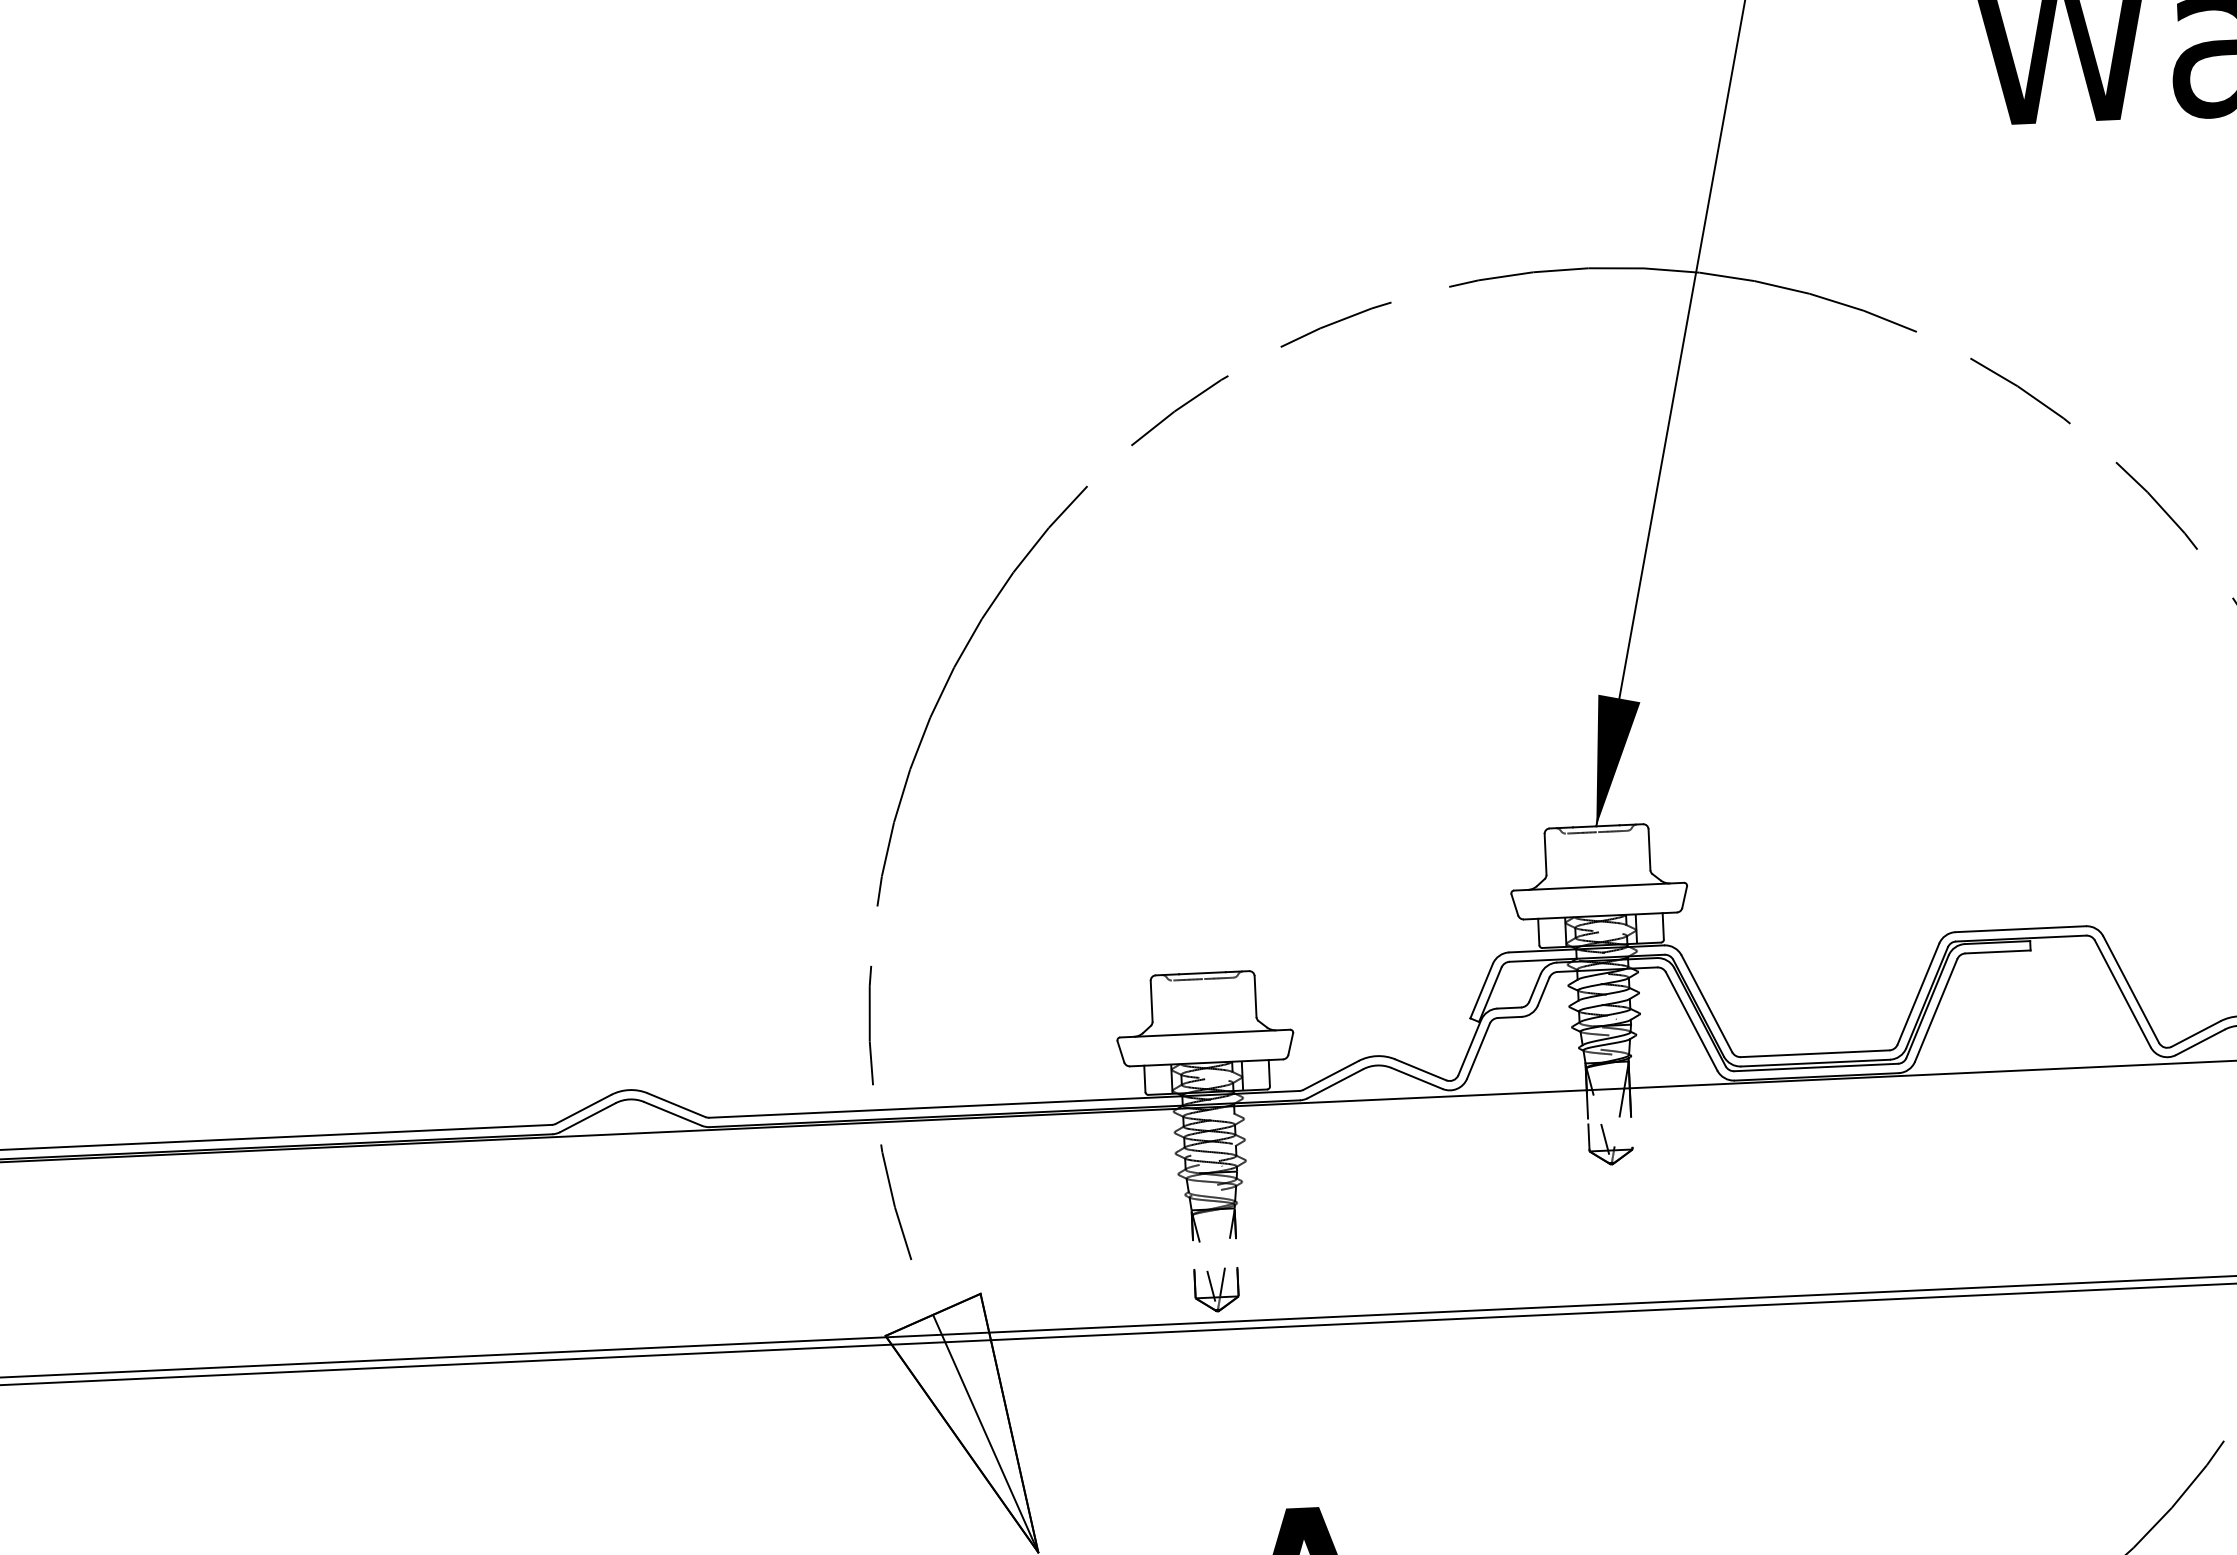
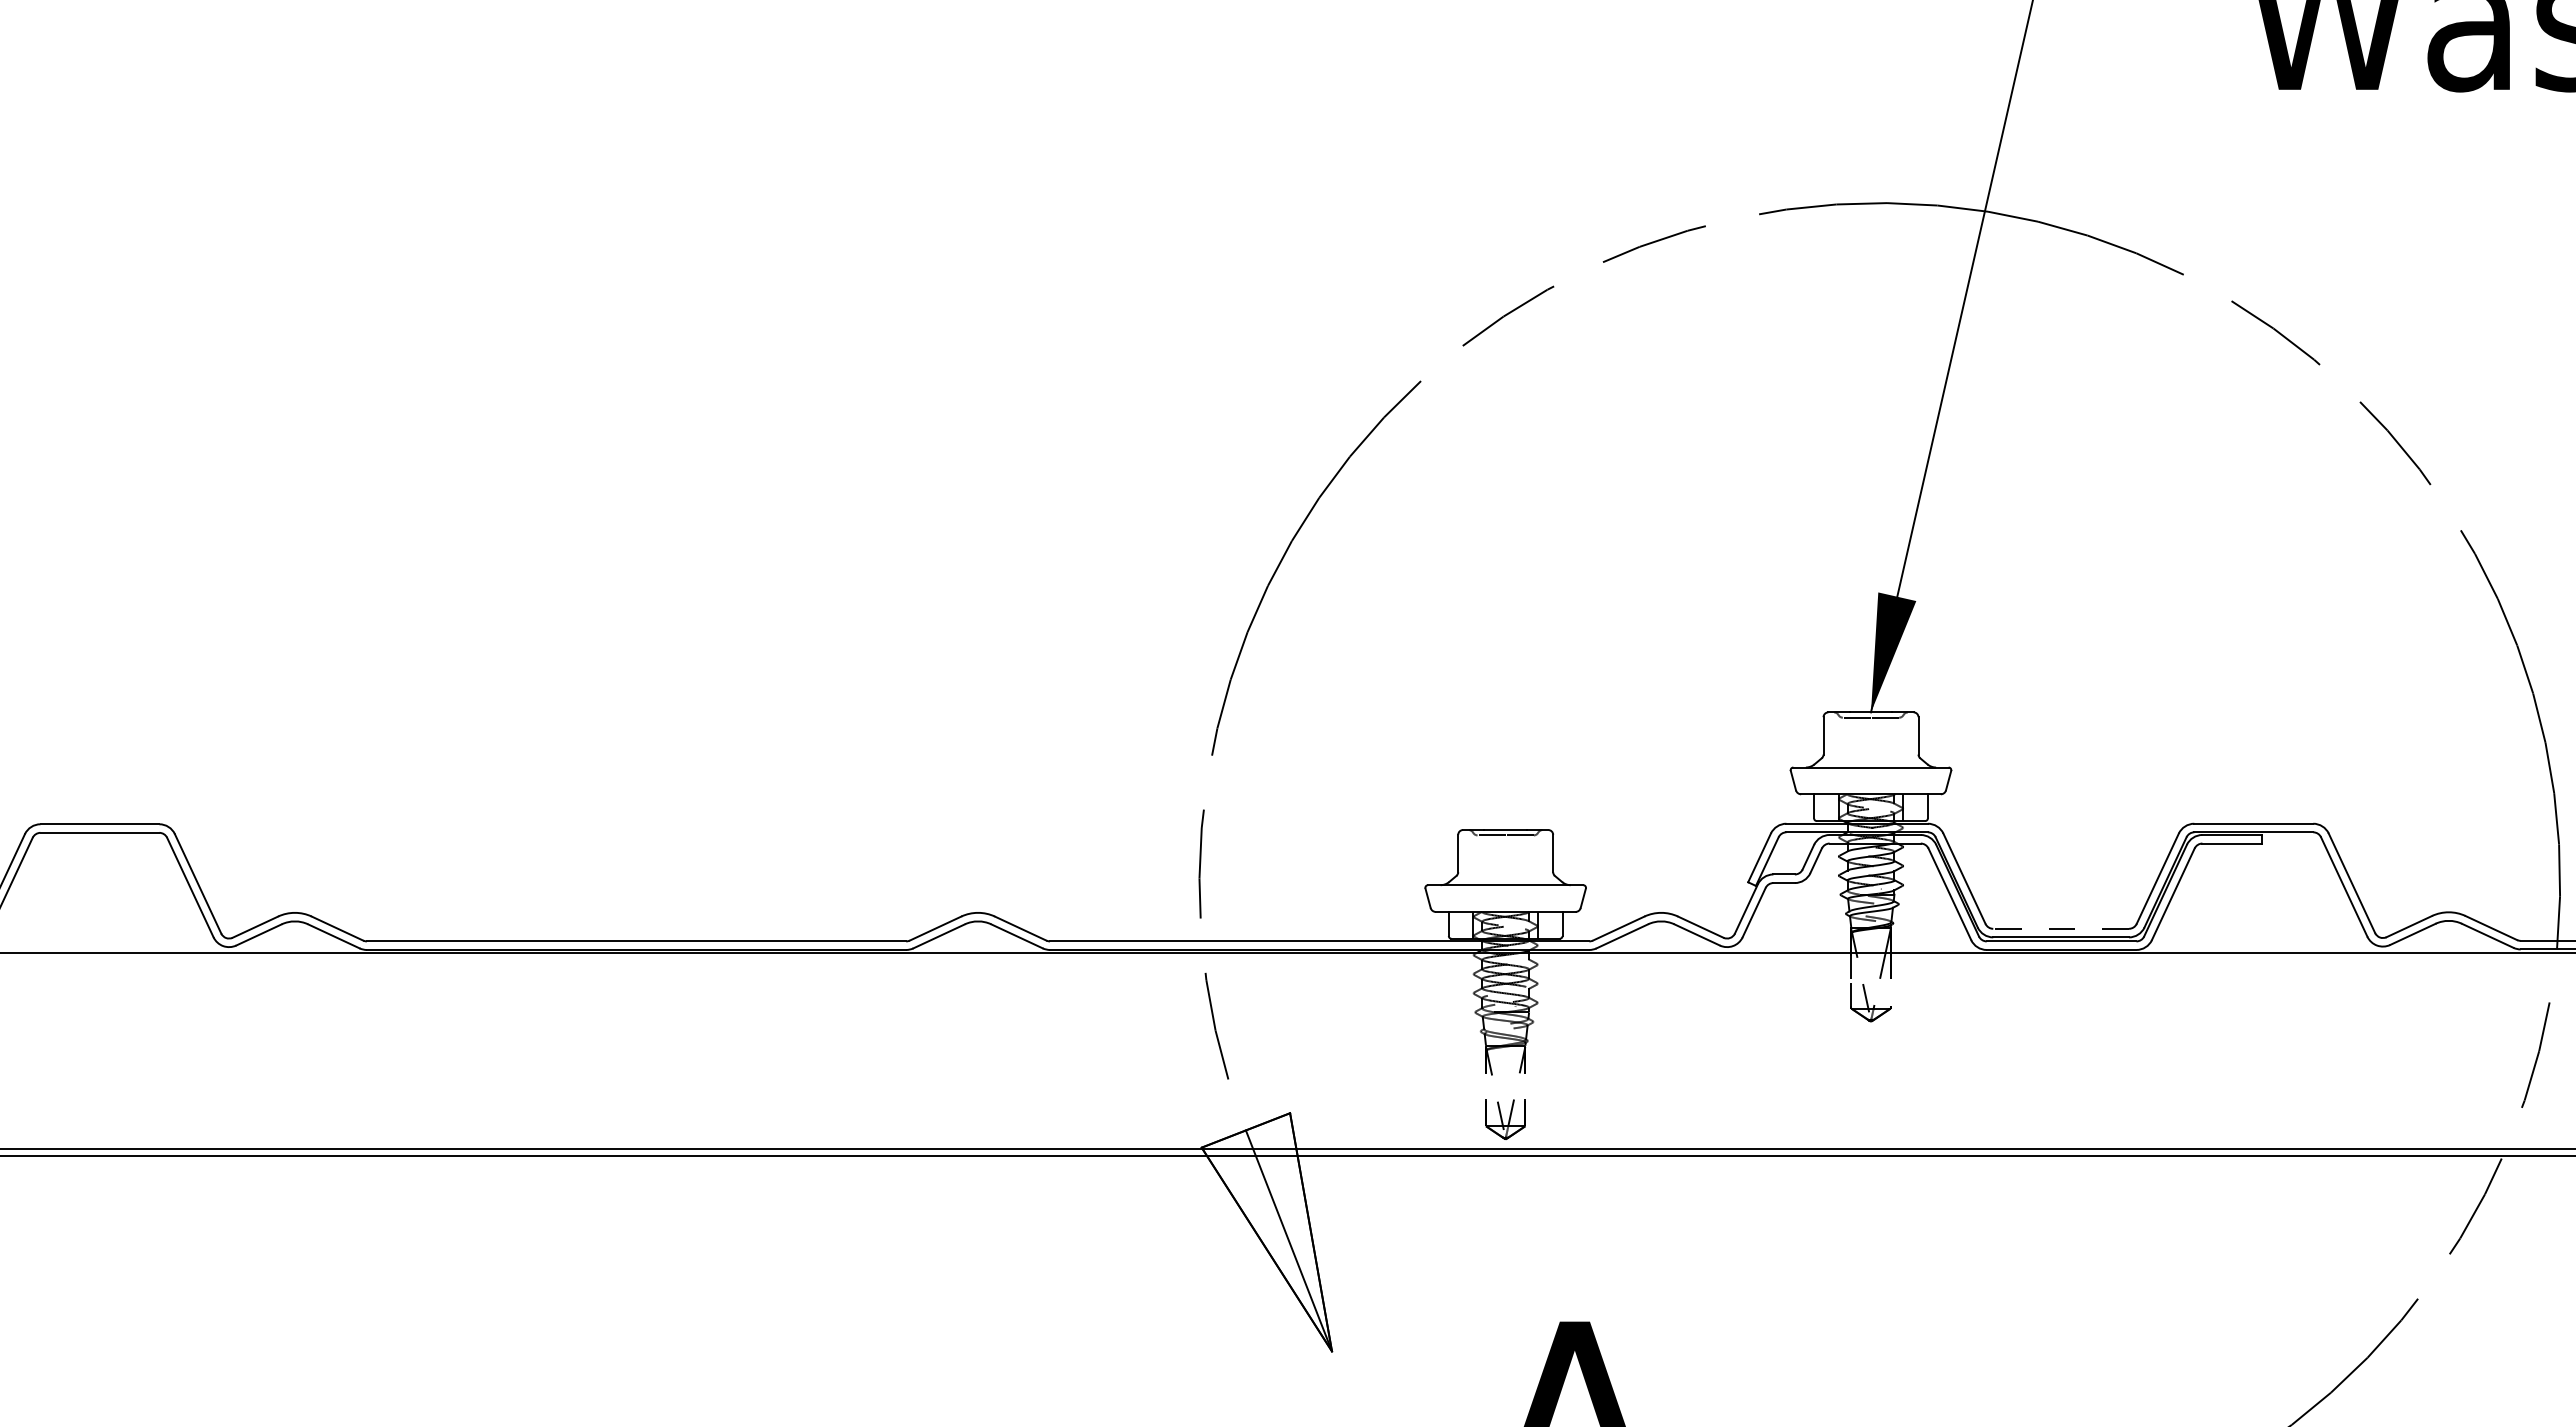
line: (1815, 1053) -> (2061, 928), solid -> dashed

